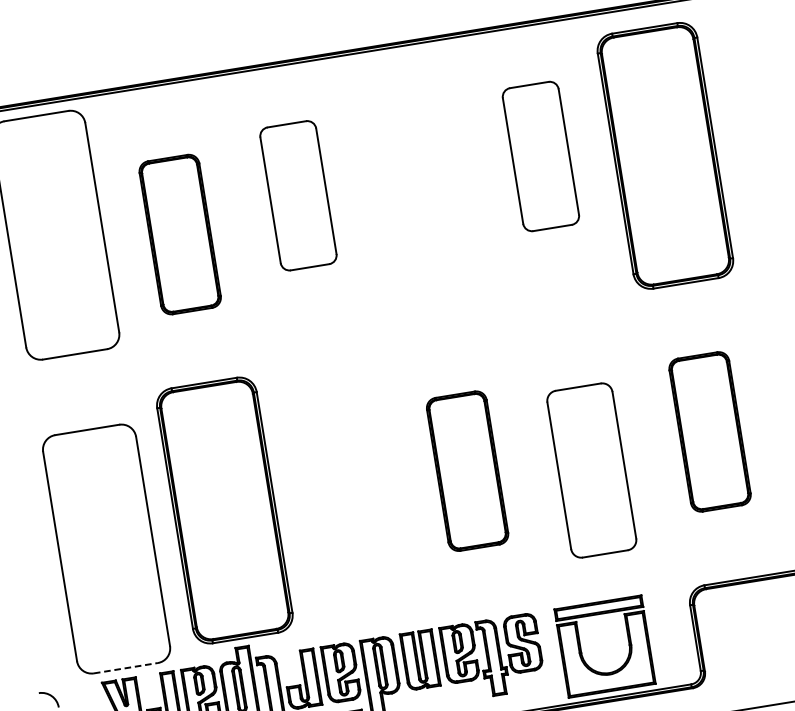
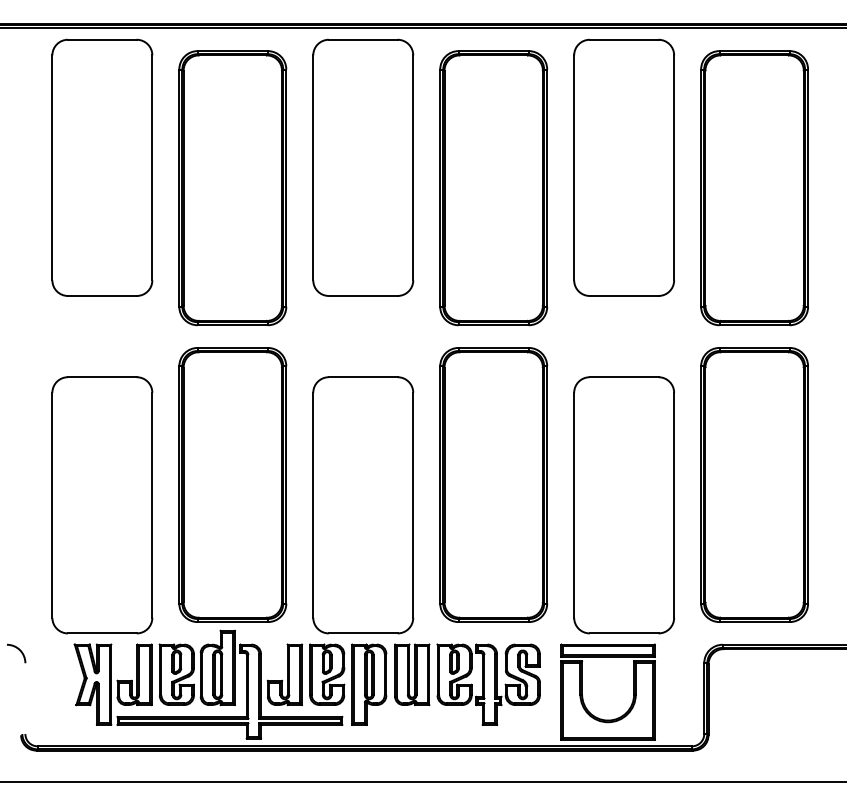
part: (540, 156) -> (623, 167), size x1.67
part: (298, 195) -> (363, 167), size x1.67
part: (422, 195) -> (493, 188), added
part: (179, 234) -> (232, 188), size x1.67
part: (709, 431) -> (754, 484), size x1.67
part: (467, 470) -> (493, 484), size x1.67
part: (591, 470) -> (623, 505), size x1.43
part: (349, 509) -> (363, 505), added
line: (126, 668) -> (102, 633), dashed -> solid

